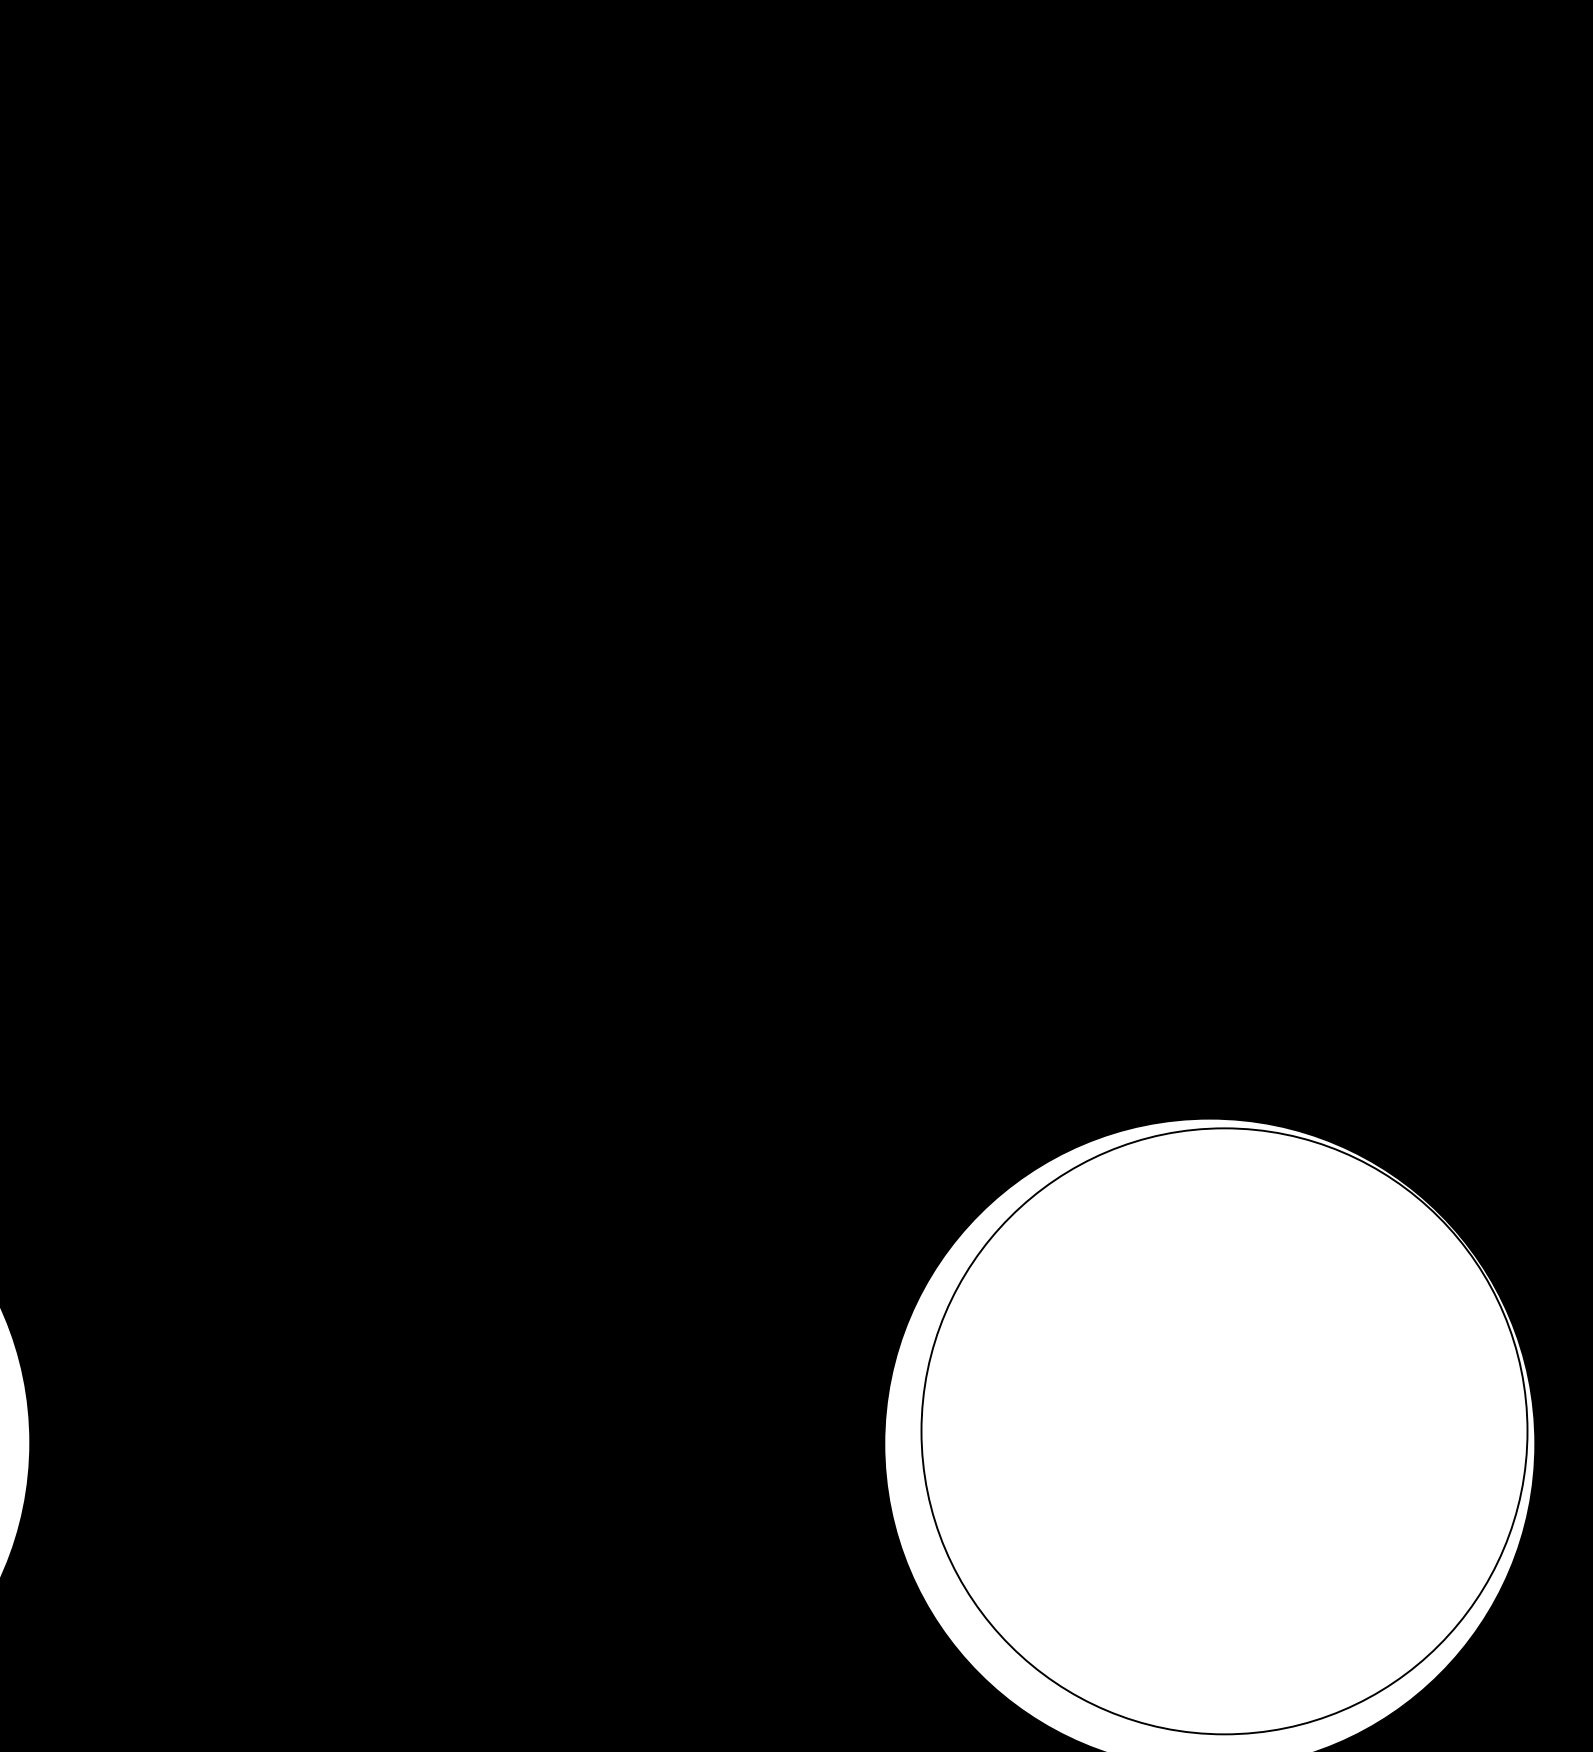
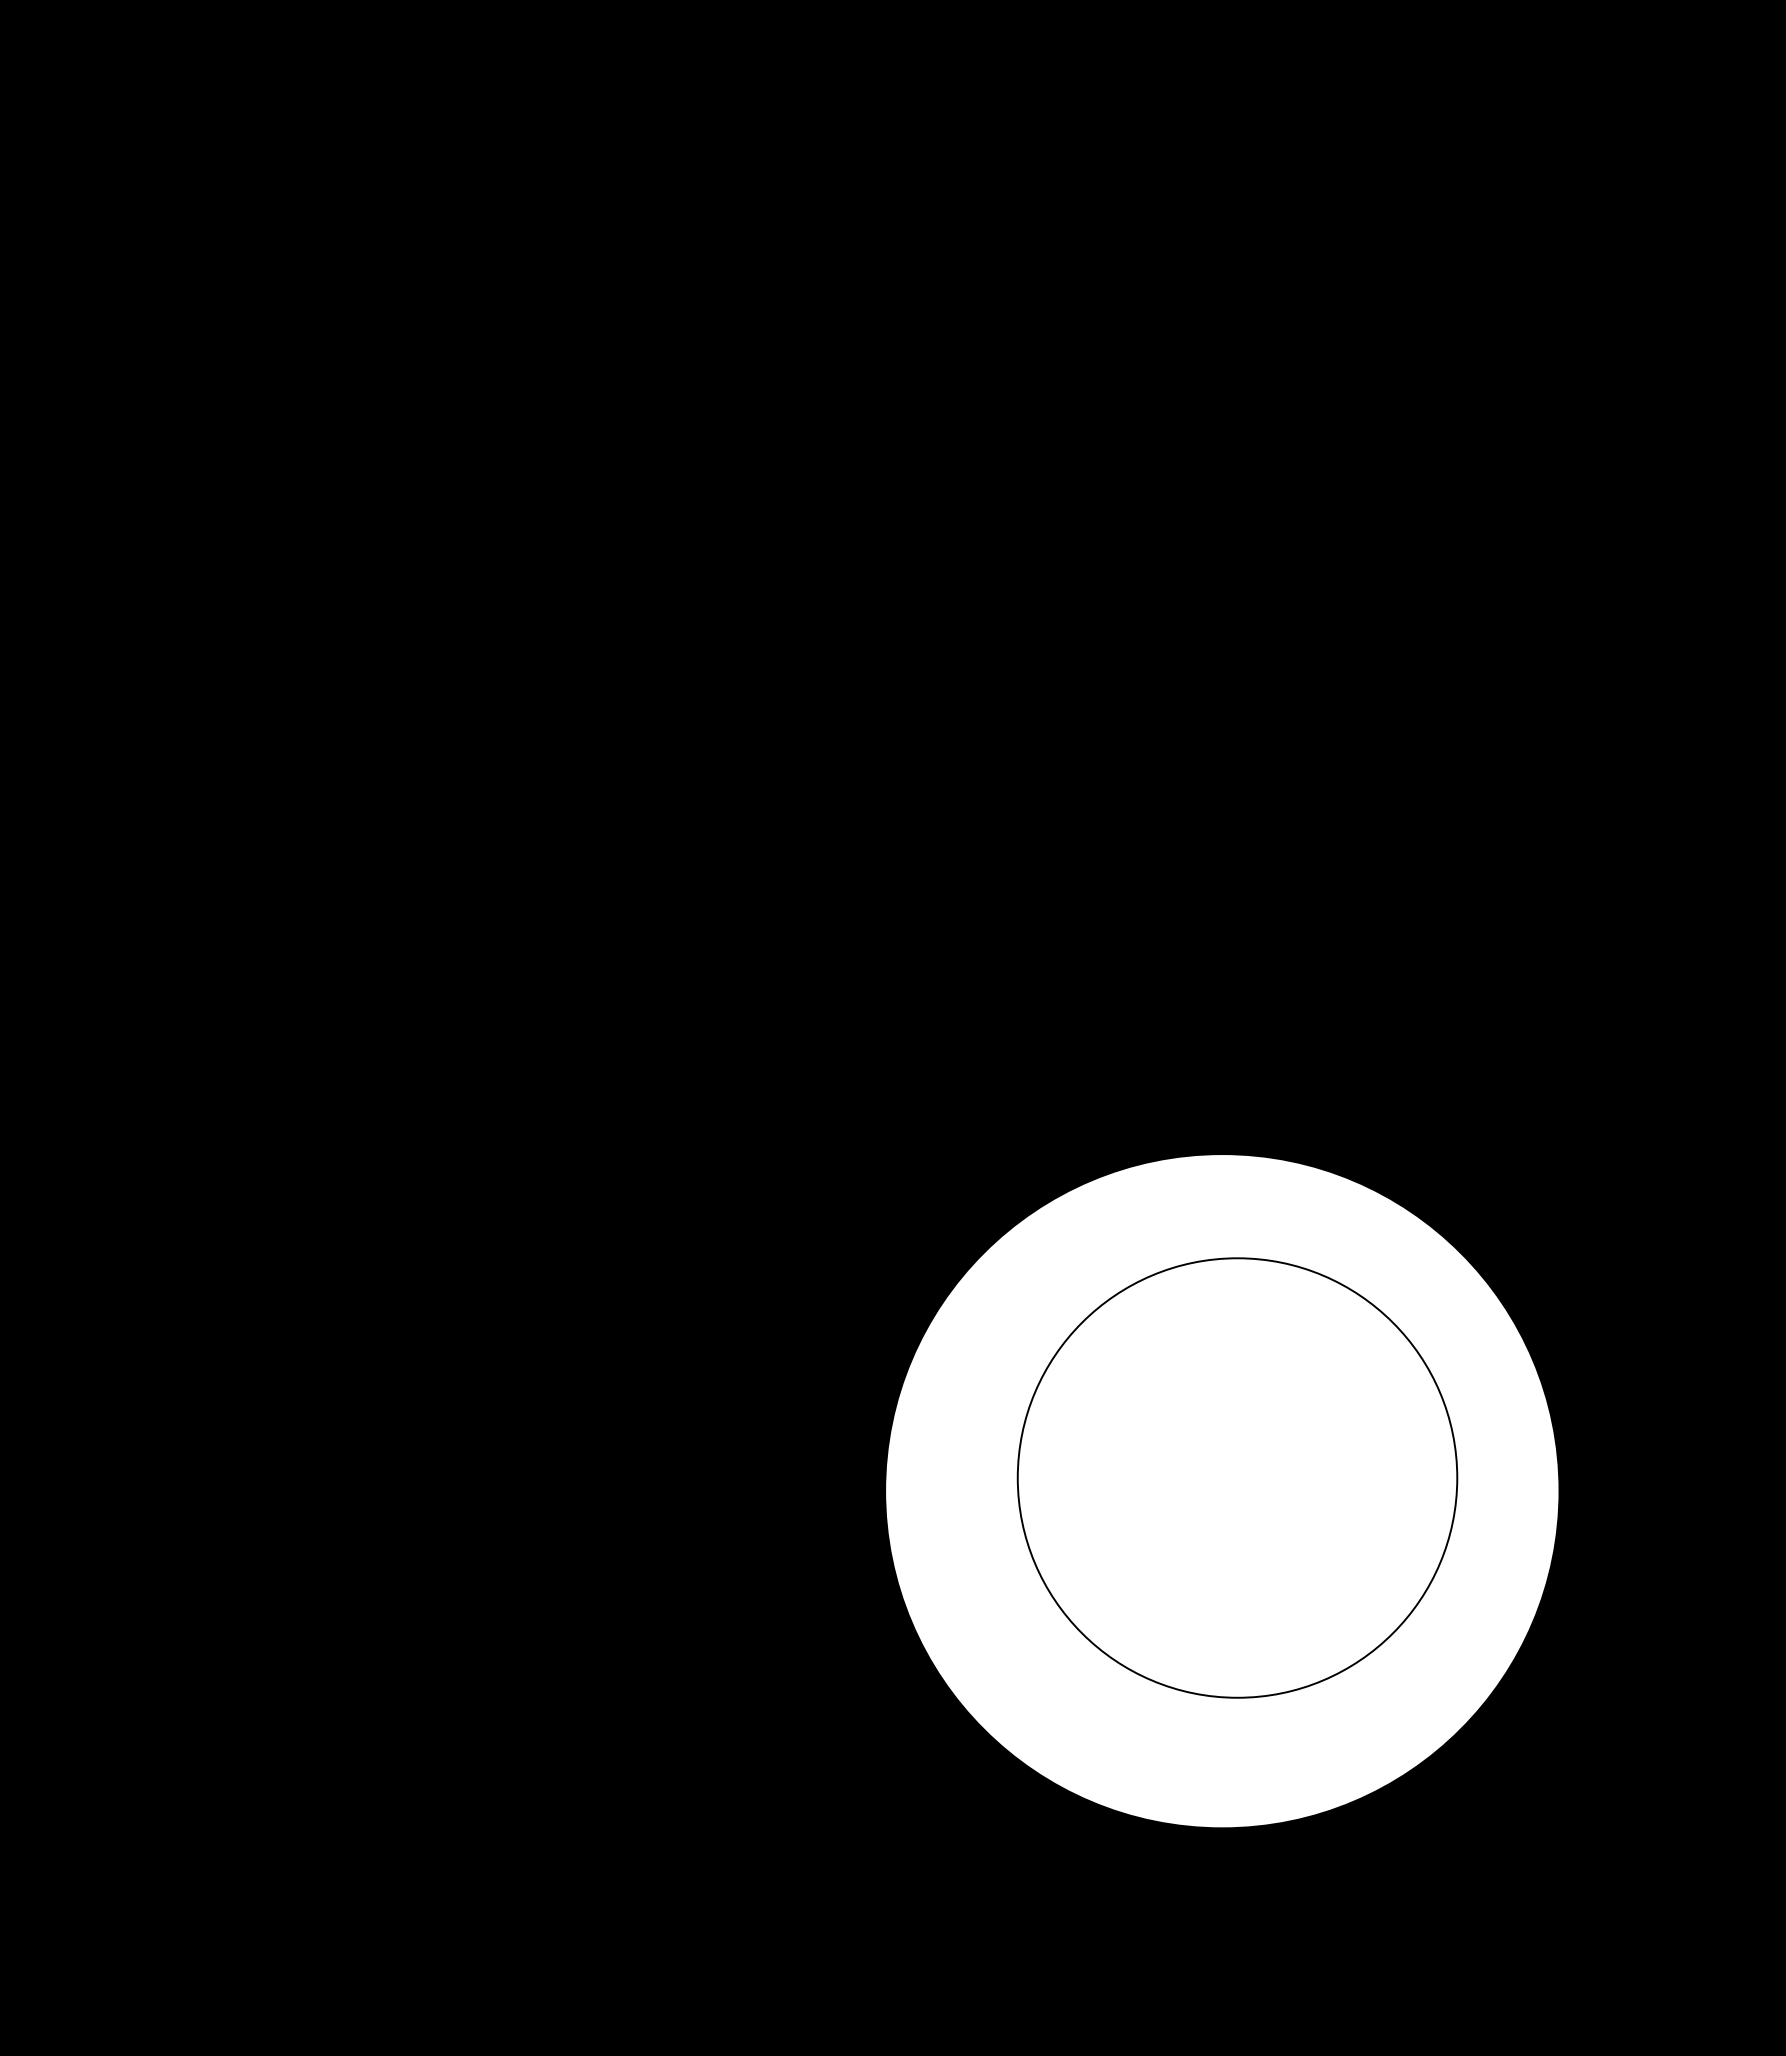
circle: (1224, 1430) -> (1237, 1477), size x0.7

